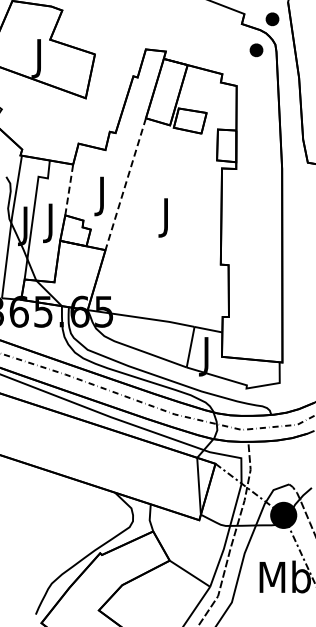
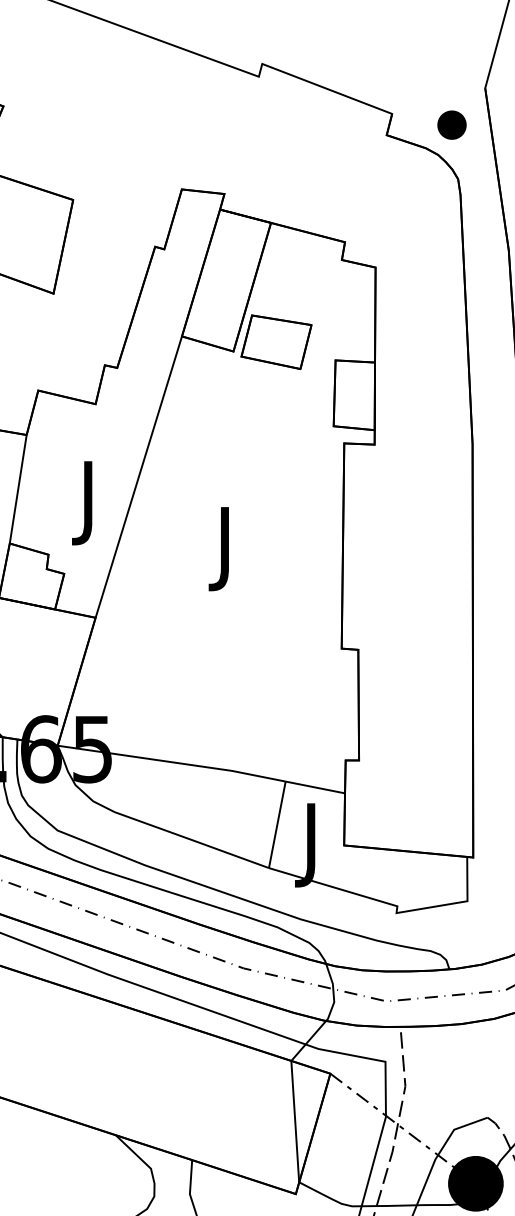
part: (256, 50) -> (417, 191), removed
line: (125, 184) -> (138, 477), dashed -> solid
line: (69, 189) -> (18, 488), dashed -> solid

